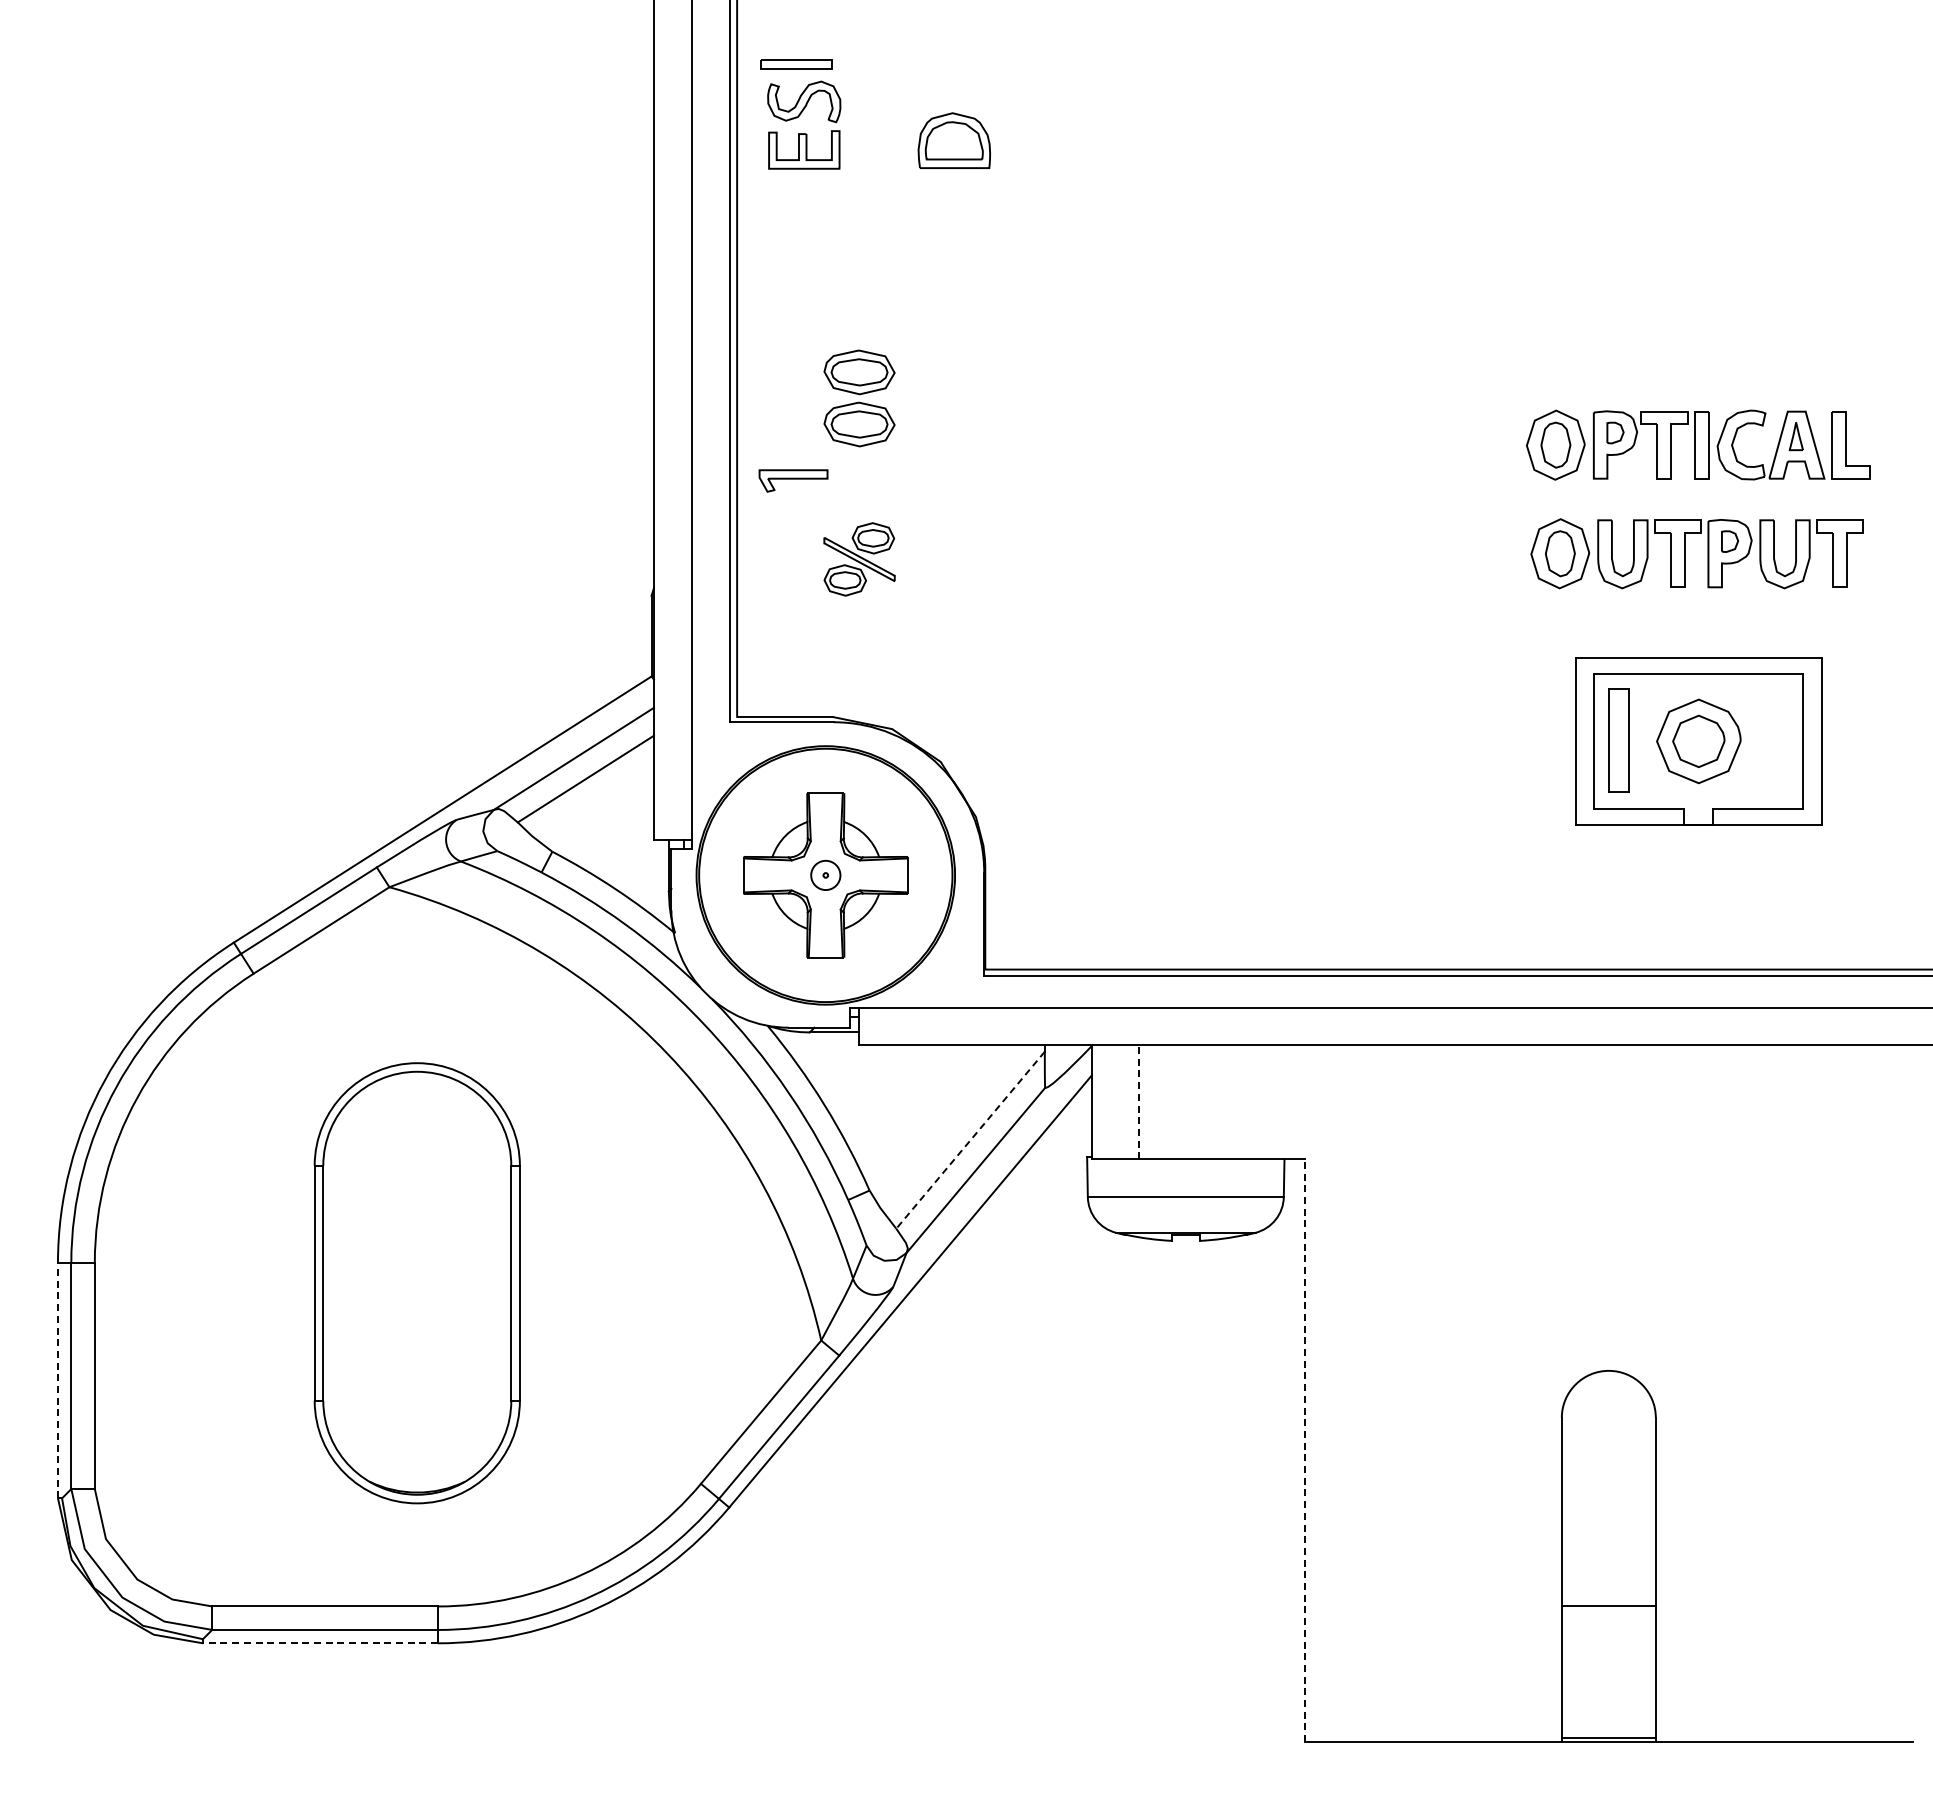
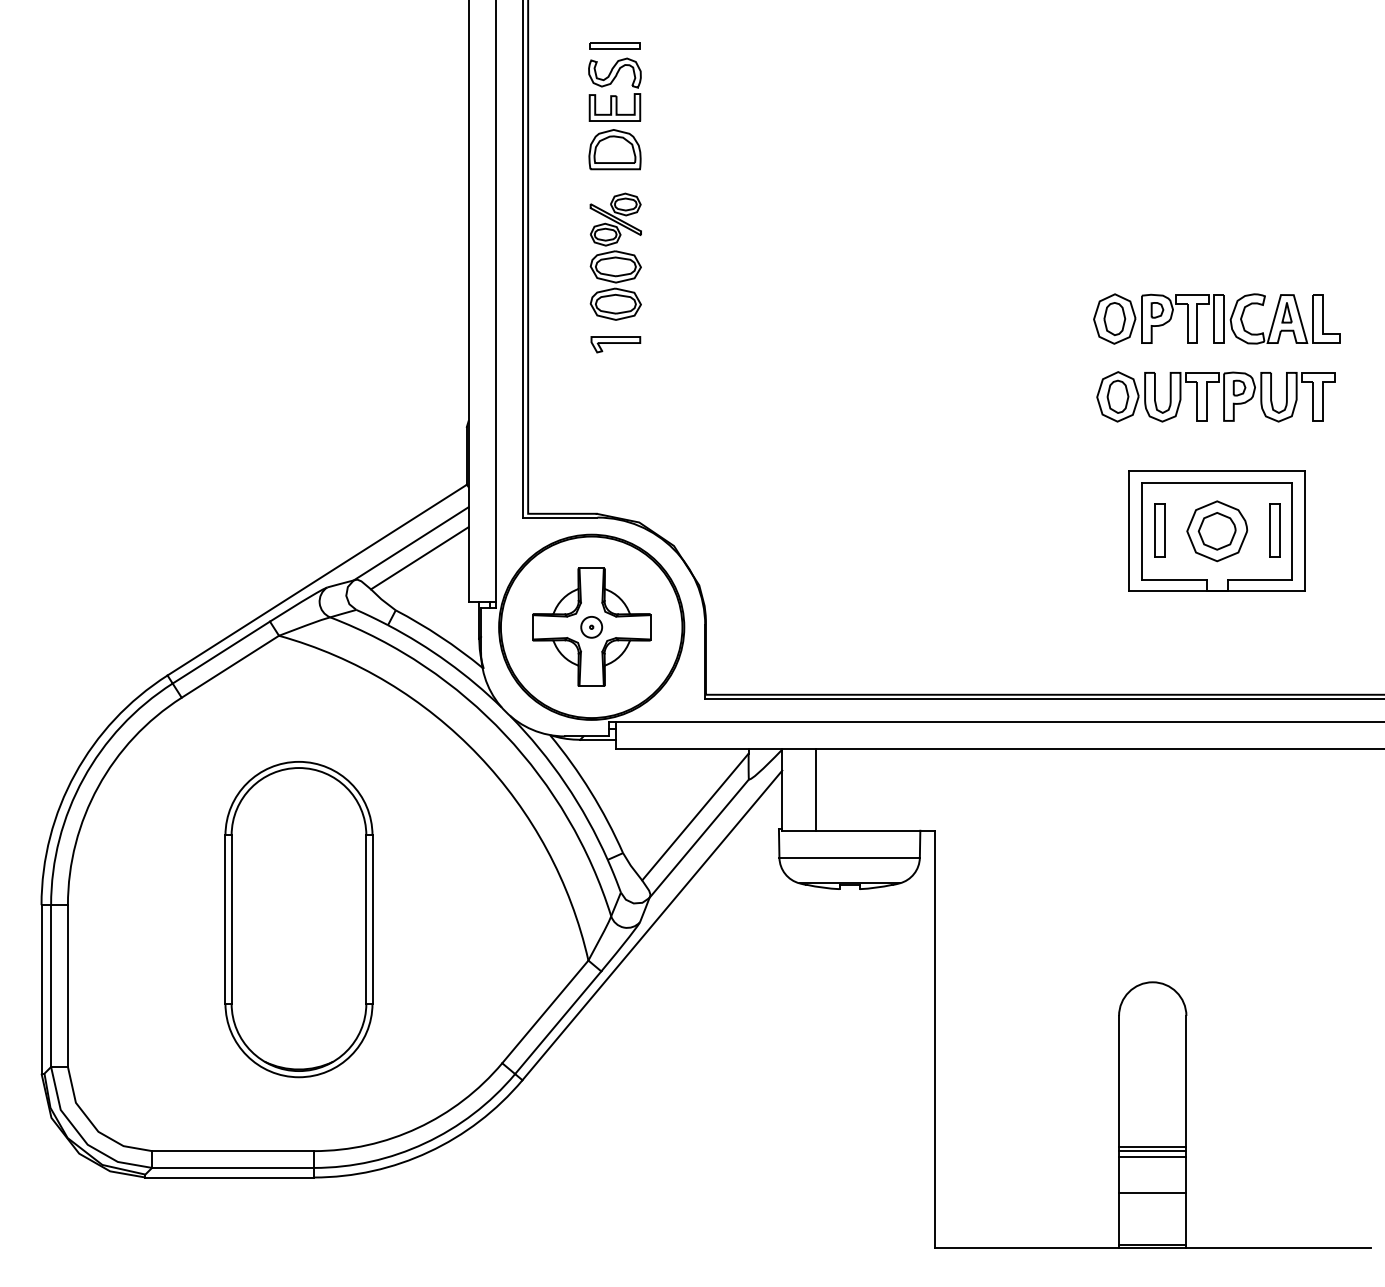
part: (796, 64) -> (615, 46), moved
part: (804, 133) -> (615, 95), moved
part: (953, 140) -> (614, 149), moved
part: (793, 480) -> (615, 344), moved
part: (859, 559) -> (615, 219), moved
part: (1618, 740) -> (1159, 530), size x0.71
part: (1779, 740) -> (1275, 530), added
line: (1138, 1101) -> (815, 789), dashed -> solid
line: (970, 1140) -> (695, 817), dashed -> solid
line: (57, 1380) -> (41, 989), dashed -> solid
line: (1304, 1450) -> (934, 1039), dashed -> solid
line: (1608, 1601) -> (1152, 1147), added
line: (1608, 1615) -> (1152, 1157), added
line: (320, 1643) -> (229, 1177), dashed -> solid
line: (1608, 1664) -> (1152, 1192), added

